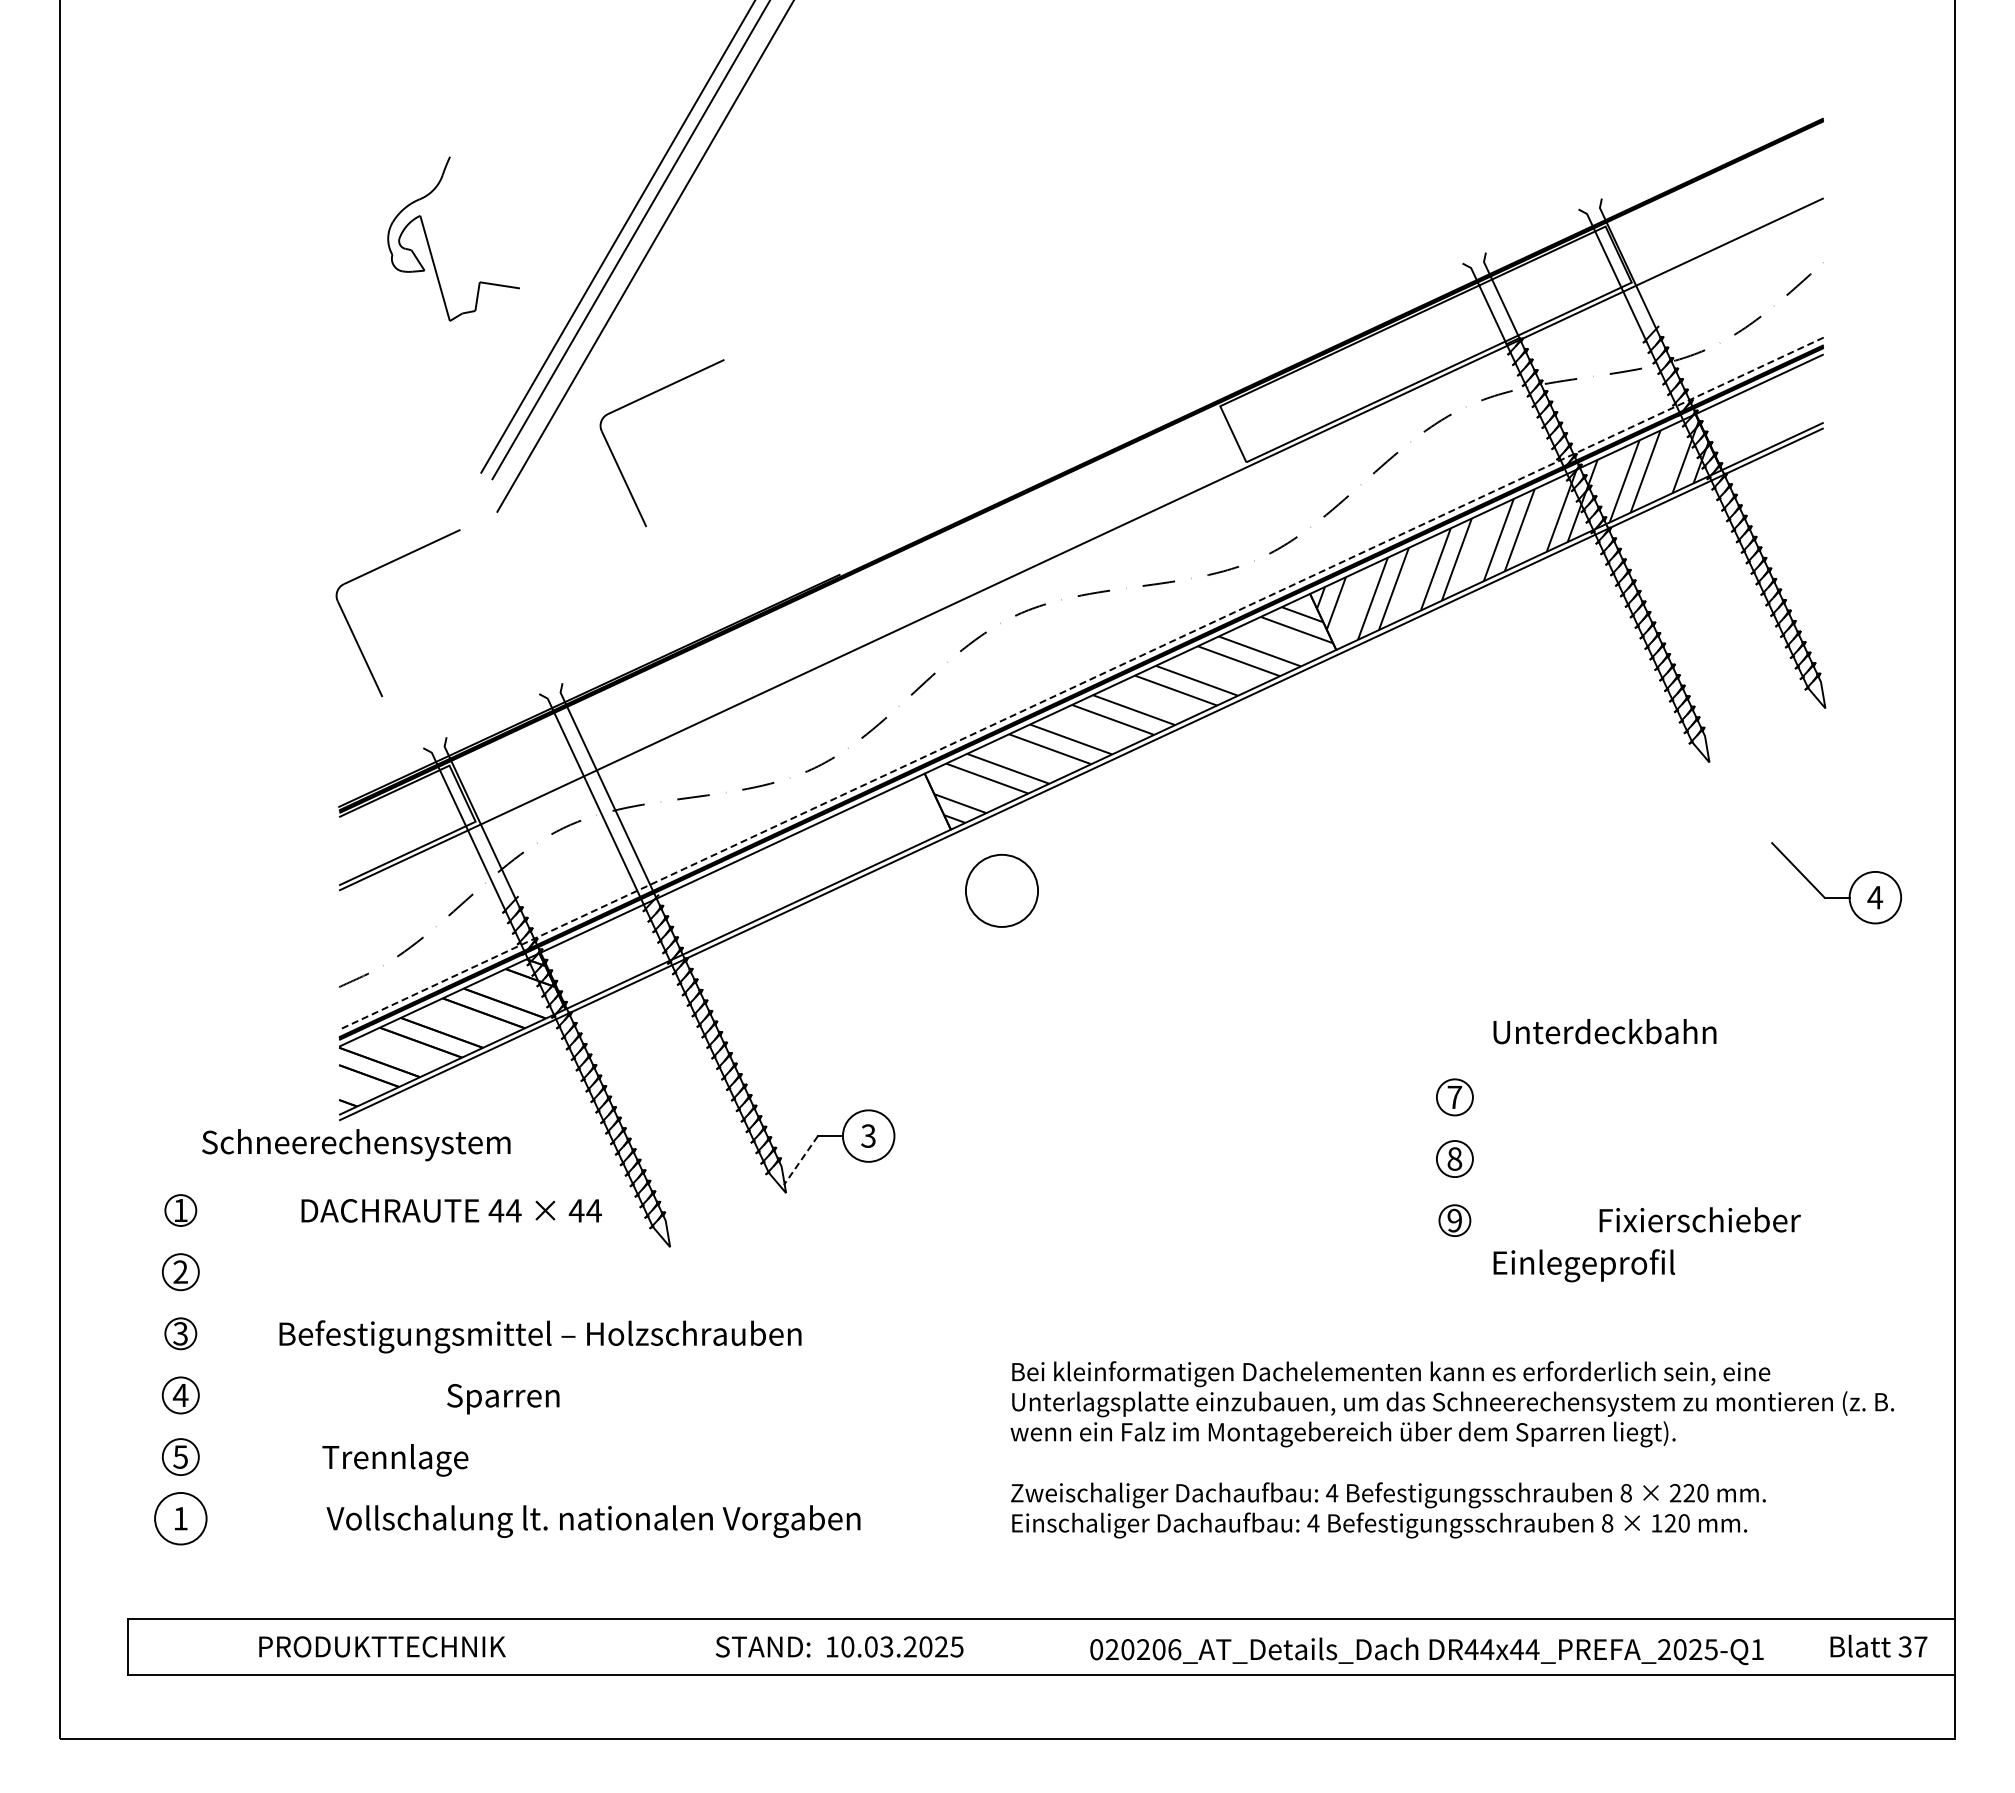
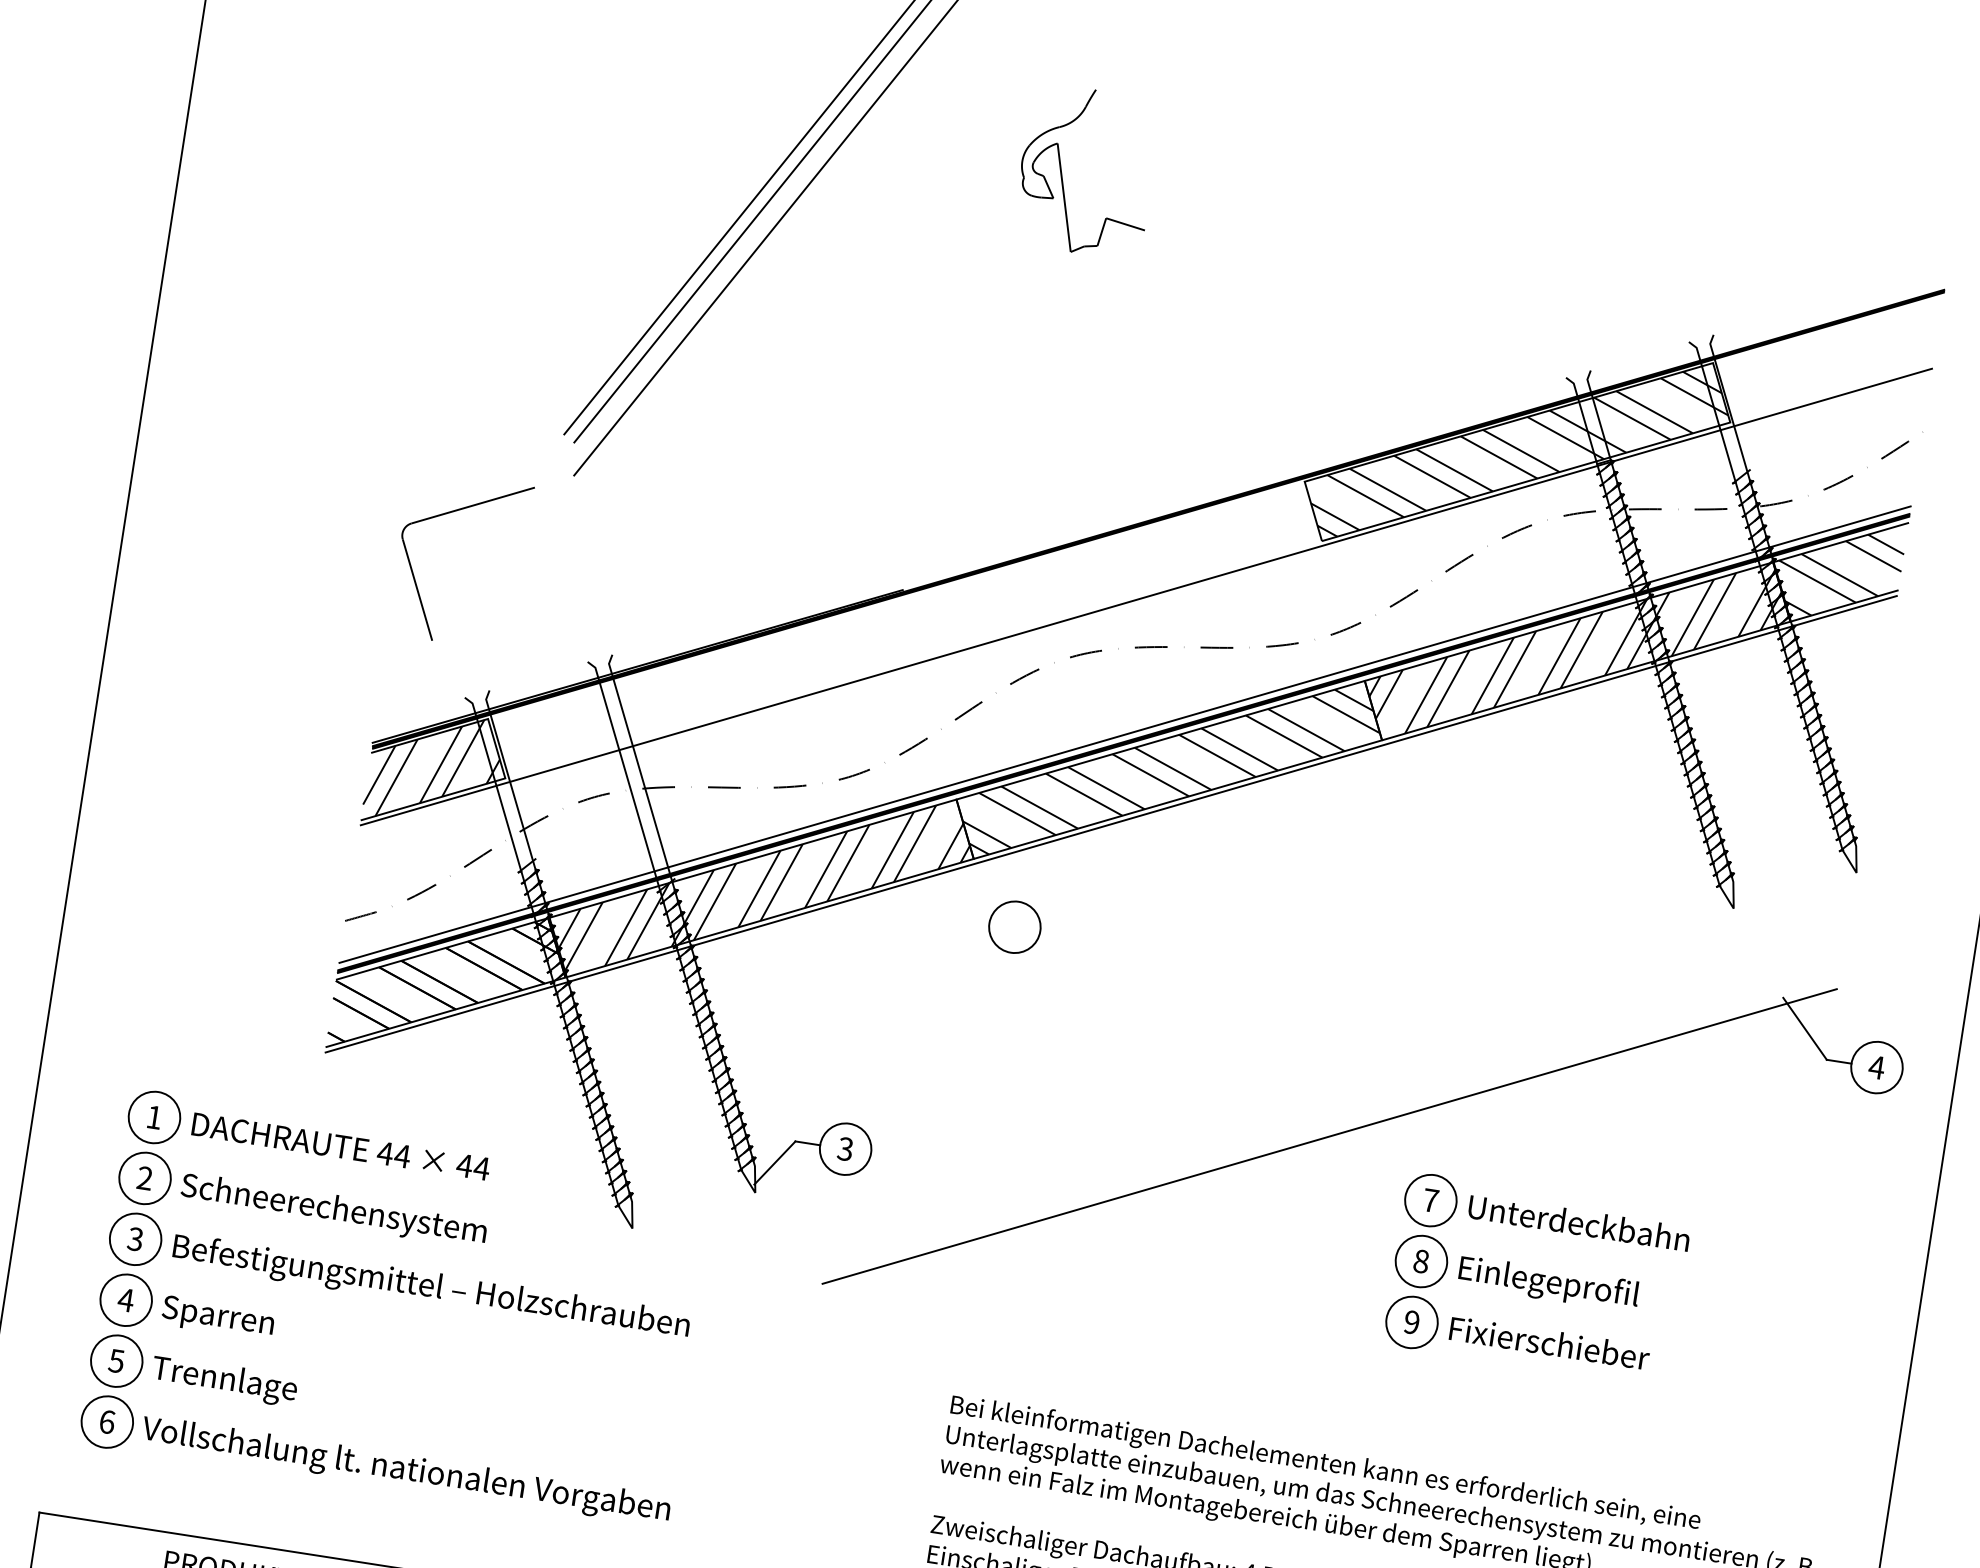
part: (430, 247) -> (1062, 176), moved
hatch: (1428, 347) -> (1519, 455), added
hatch: (1762, 416) -> (1839, 574), added
part: (618, 464) -> (701, 447), removed
line: (1080, 683) -> (1124, 734), dashed -> solid
hatch: (403, 822) -> (433, 768), added
circle: (1001, 890) -> (1014, 926), size x0.71
hatch: (749, 893) -> (764, 891), added
text: (1604, 1031) -> (1578, 1222), moved
line: (1344, 1049) -> (1329, 1136), added
circle: (1454, 1097) -> (1430, 1200), size x1.43
text: (356, 1145) -> (333, 1211), moved
circle: (1454, 1158) -> (1421, 1260), size x1.43
line: (800, 1160) -> (774, 1162), dashed -> solid
circle: (180, 1210) -> (154, 1117), size x1.67
text: (451, 1210) -> (340, 1146), moved
text: (1699, 1219) -> (1549, 1342), moved
circle: (1454, 1220) -> (1411, 1322), size x1.67
text: (1583, 1265) -> (1548, 1283), moved
circle: (180, 1271) -> (144, 1177), size x1.43
circle: (180, 1333) -> (135, 1238), size x1.67
text: (540, 1336) -> (431, 1287), moved
circle: (180, 1395) -> (125, 1300), size x1.43
text: (503, 1399) -> (218, 1318), moved
circle: (180, 1456) -> (116, 1360), size x1.43
text: (395, 1460) -> (224, 1381), moved
text: (181, 1518) -> (108, 1421), 1 -> 6
text: (593, 1521) -> (406, 1471), moved

